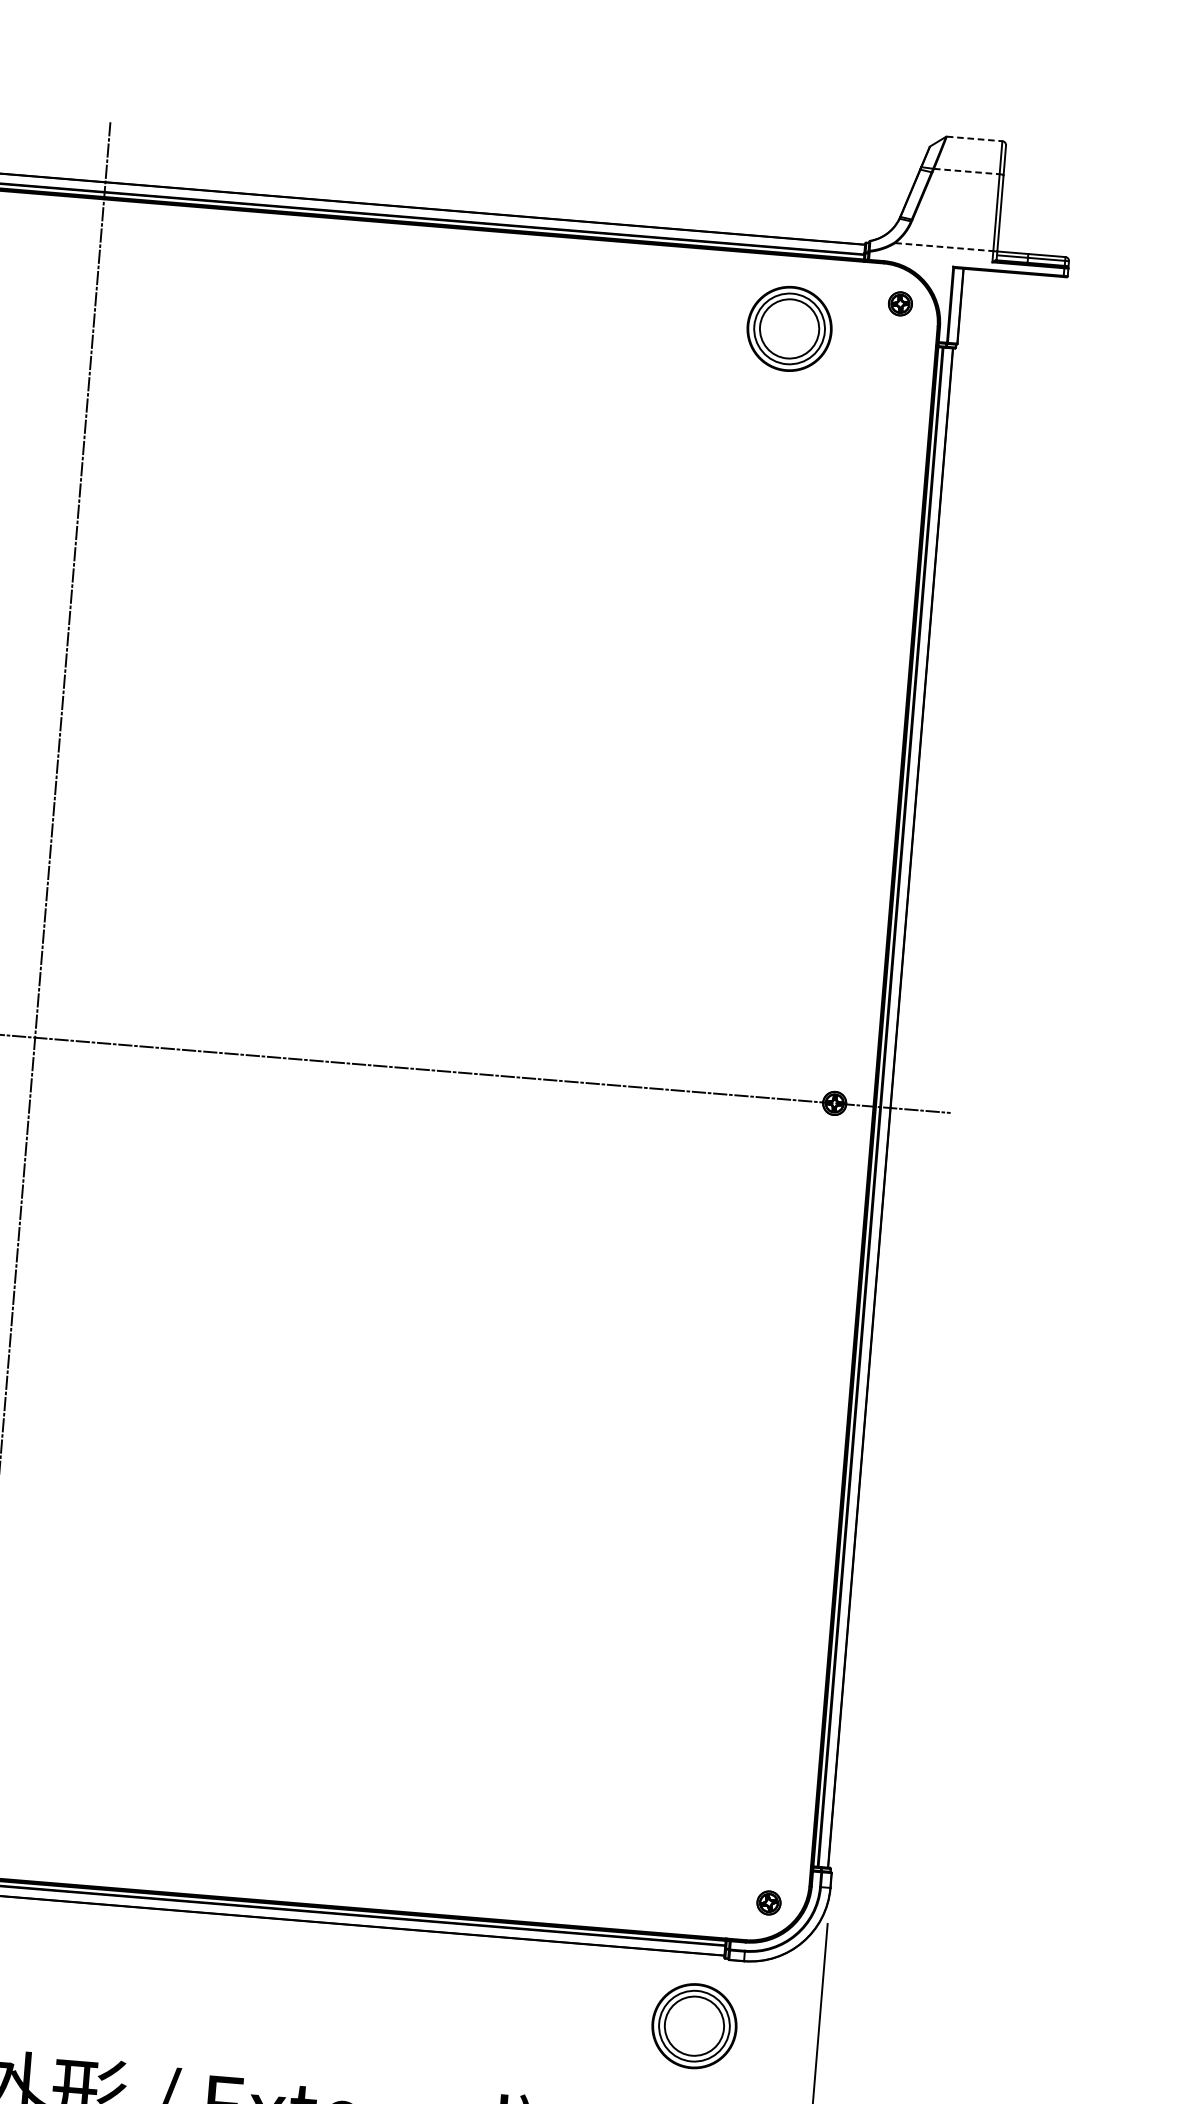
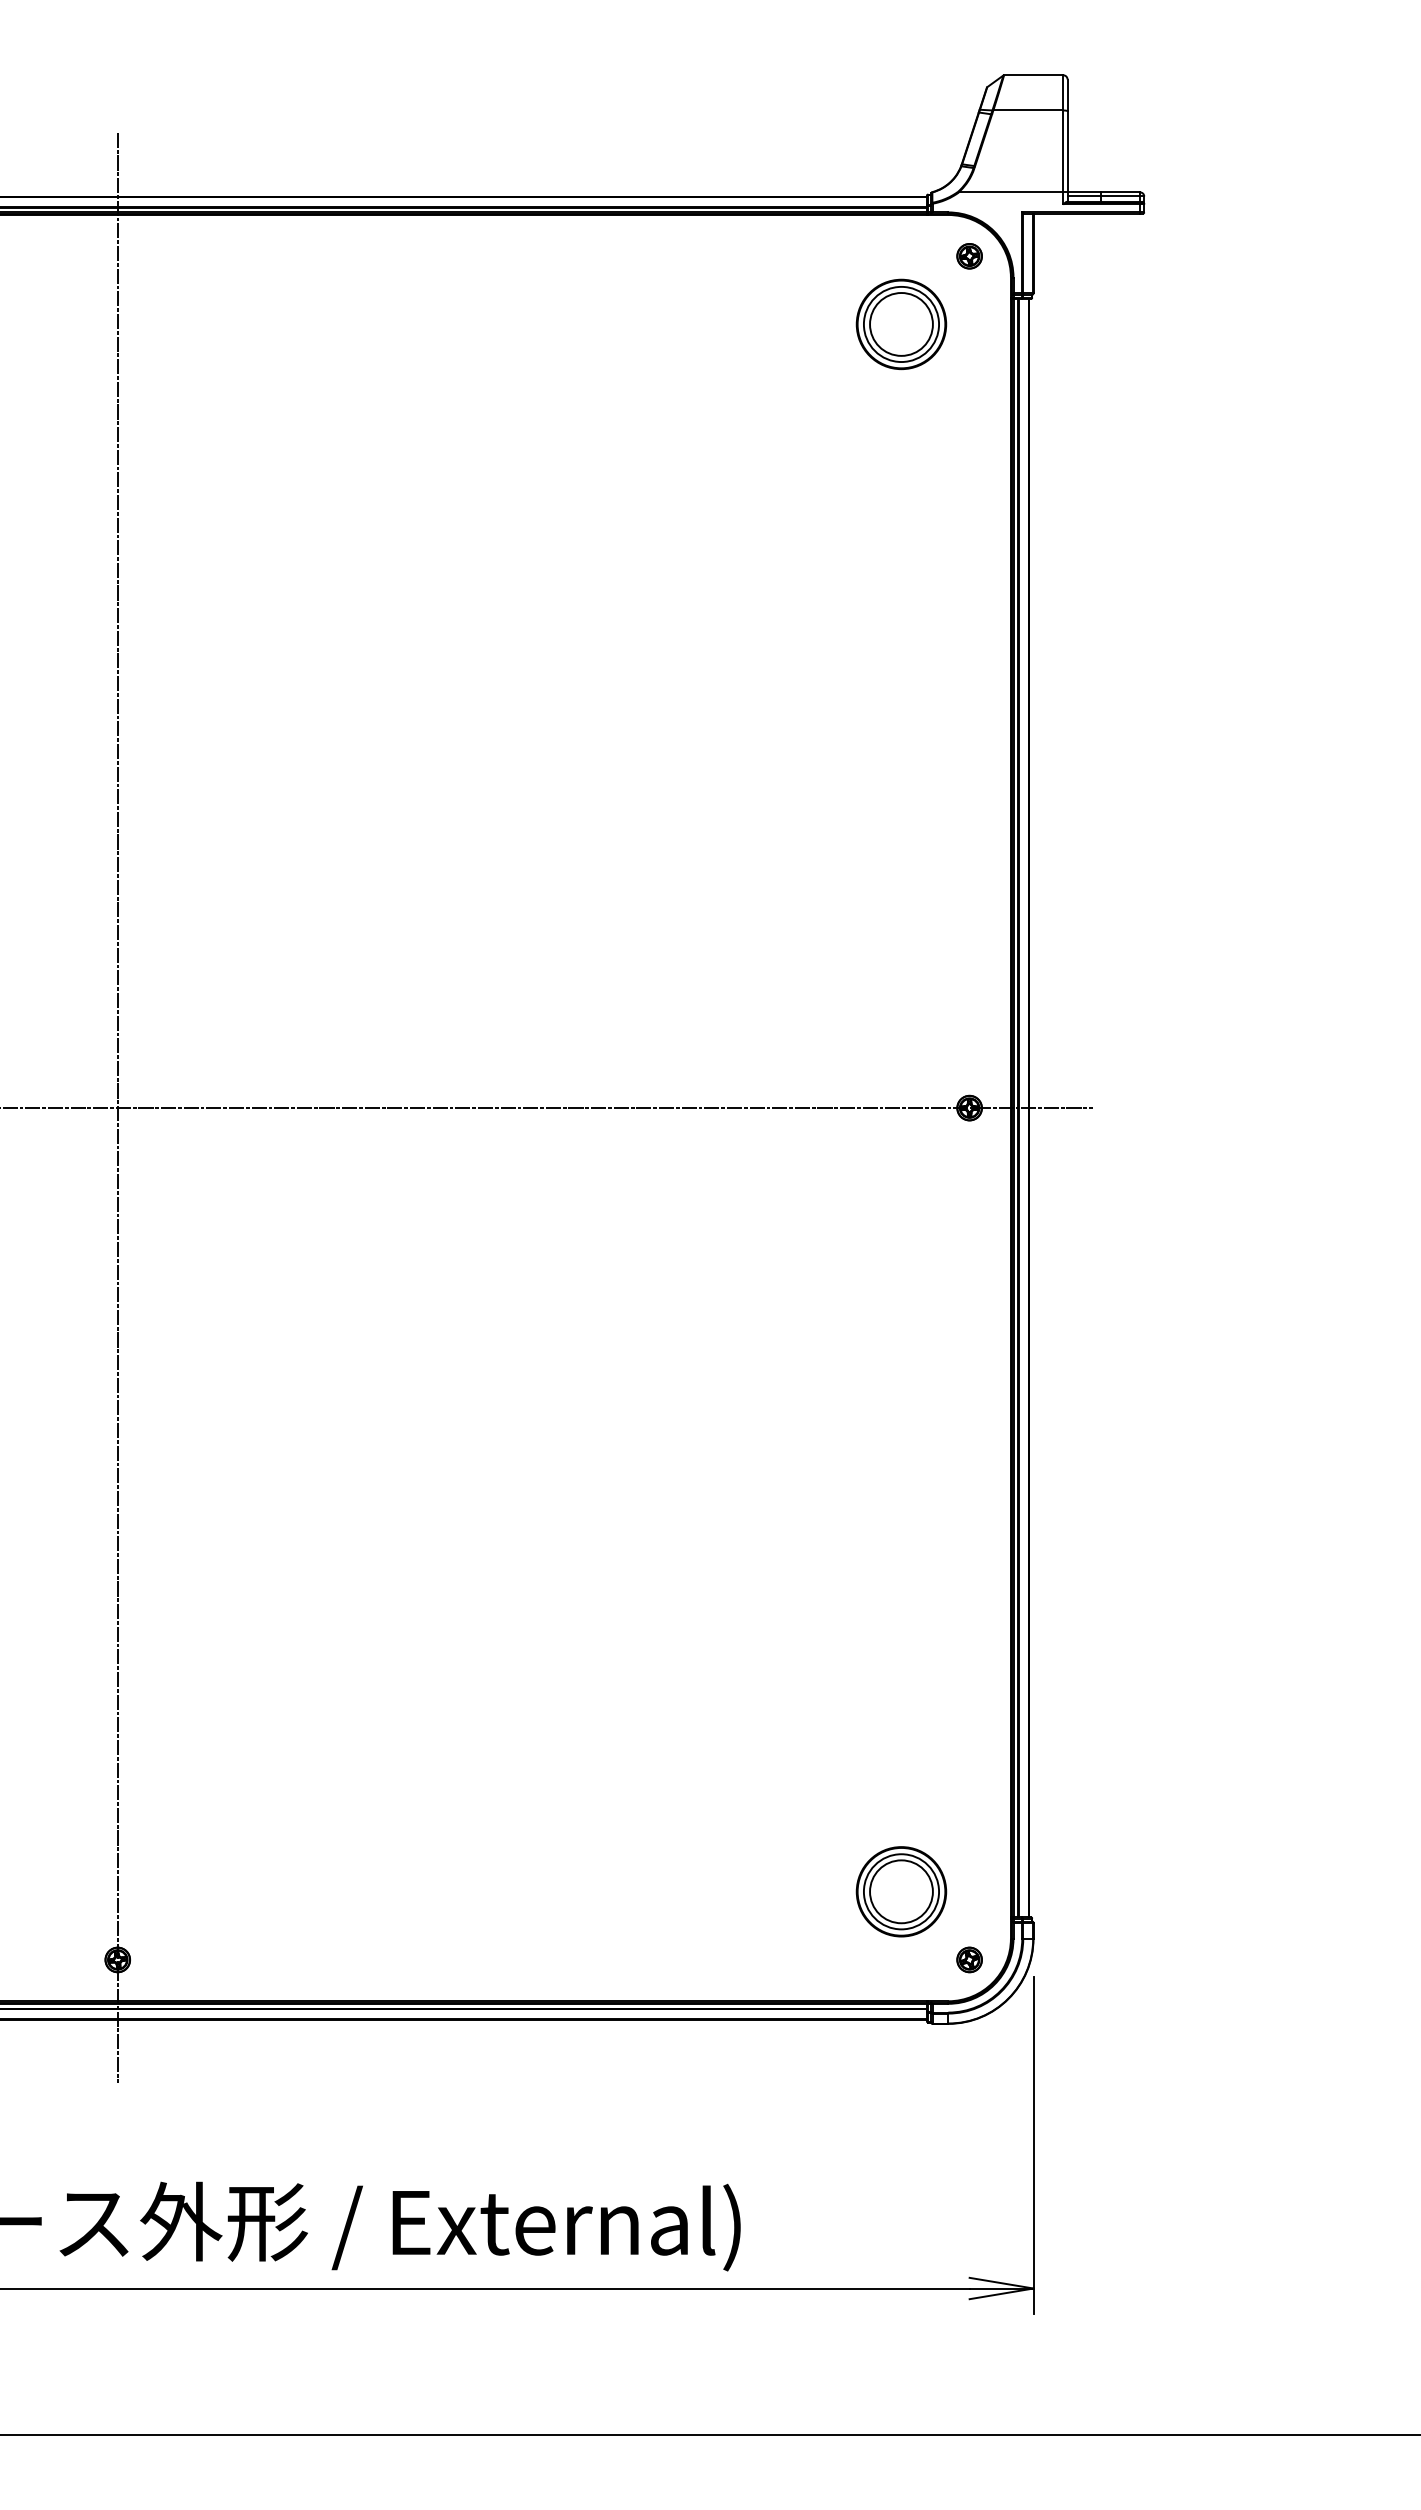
line: (974, 139) -> (1033, 75), dashed -> solid
line: (966, 171) -> (1028, 110), dashed -> solid
line: (944, 247) -> (1011, 192), dashed -> solid
part: (789, 328) -> (901, 324), moved
part: (694, 2025) -> (901, 1891), moved

